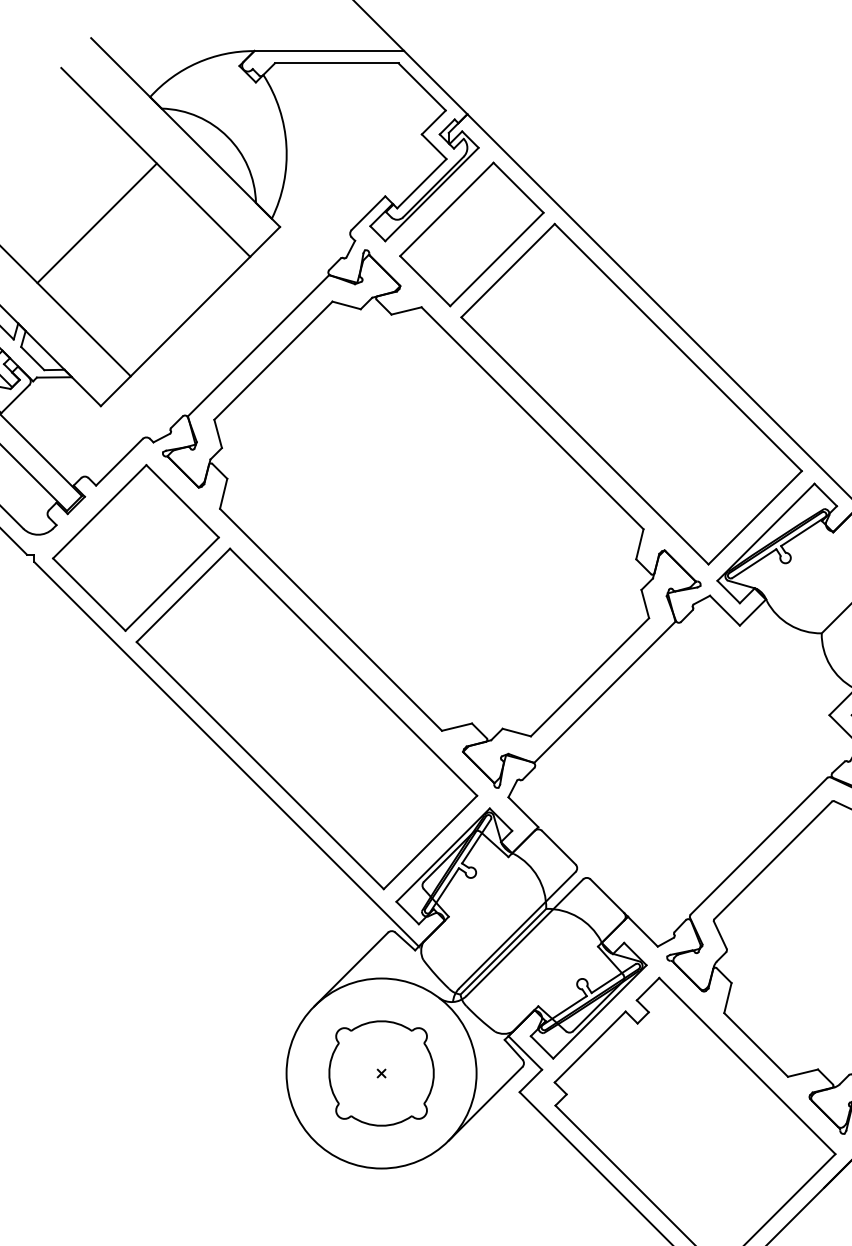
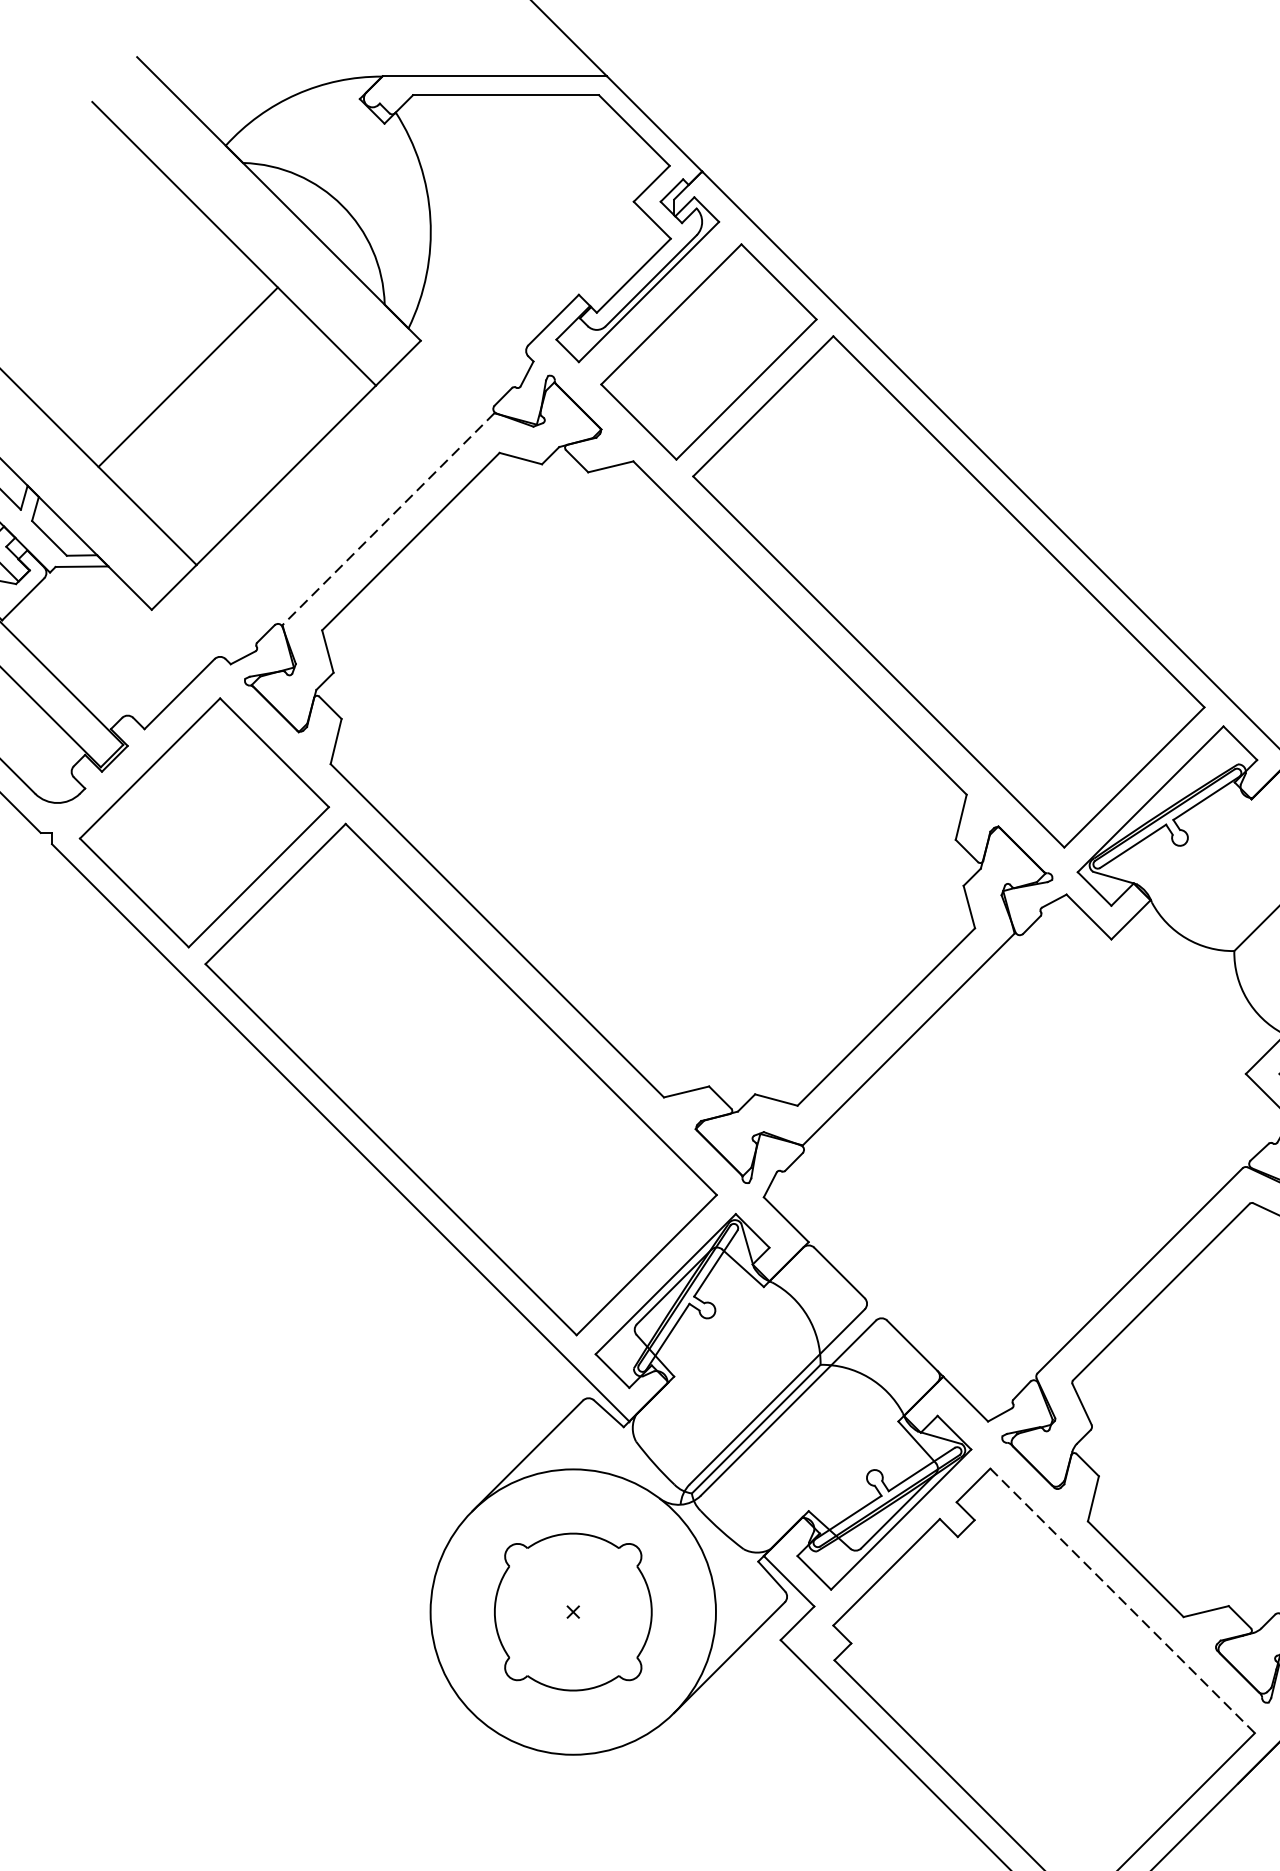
line: (96, 222) -> (187, 376), moved
line: (258, 345) -> (388, 518), solid -> dashed
line: (747, 1066) -> (1122, 1601), solid -> dashed

